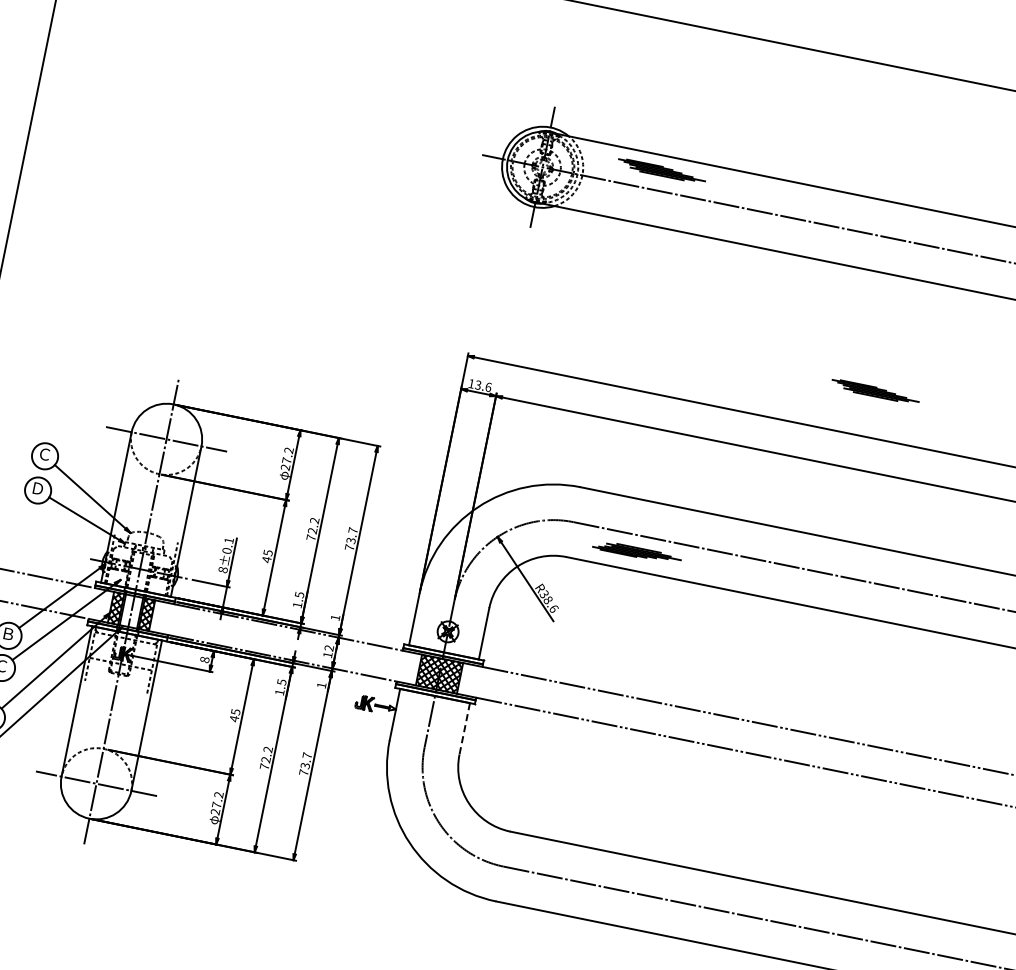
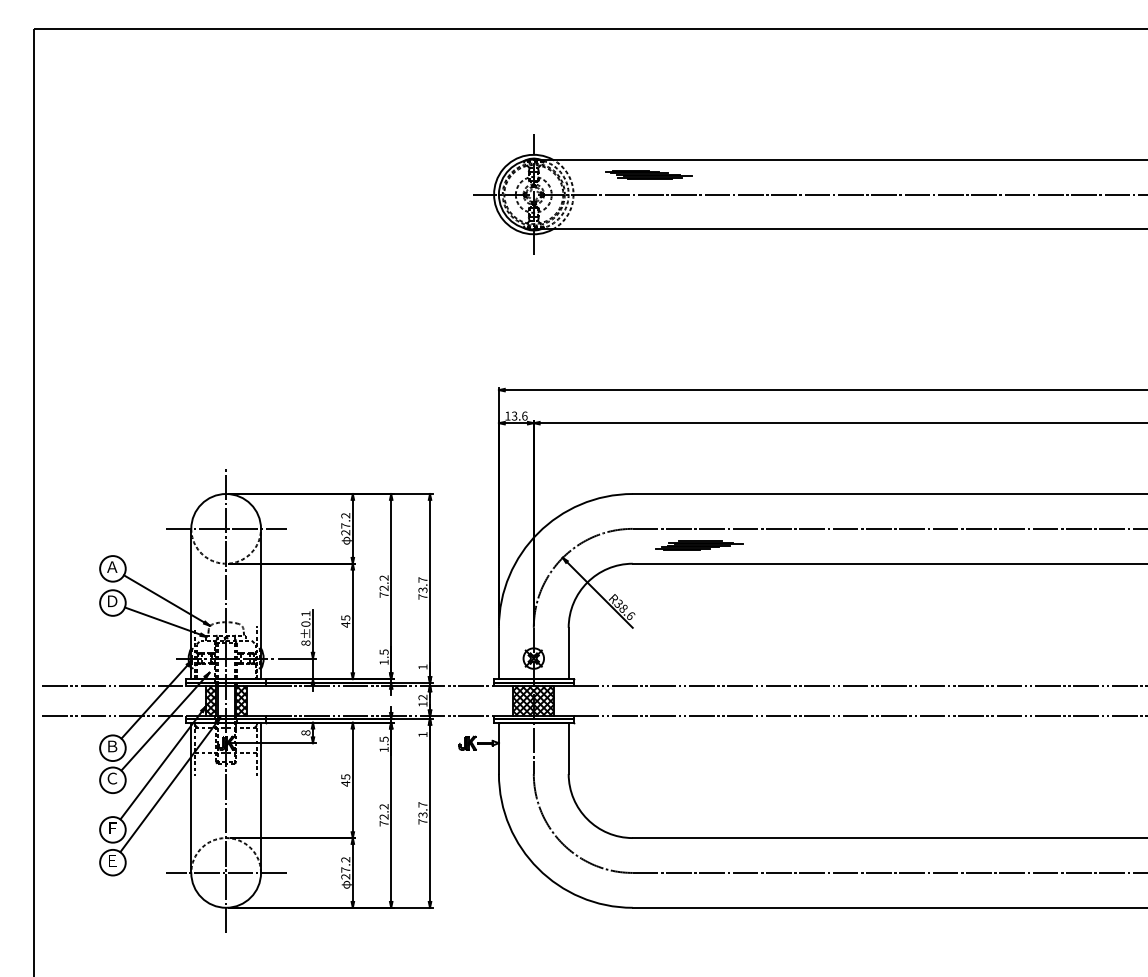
part: (875, 391) -> (896, 344), removed
text: (45, 453) -> (112, 566), Ｃ -> Ａ
line: (464, 728) -> (568, 748), dashed -> solid

